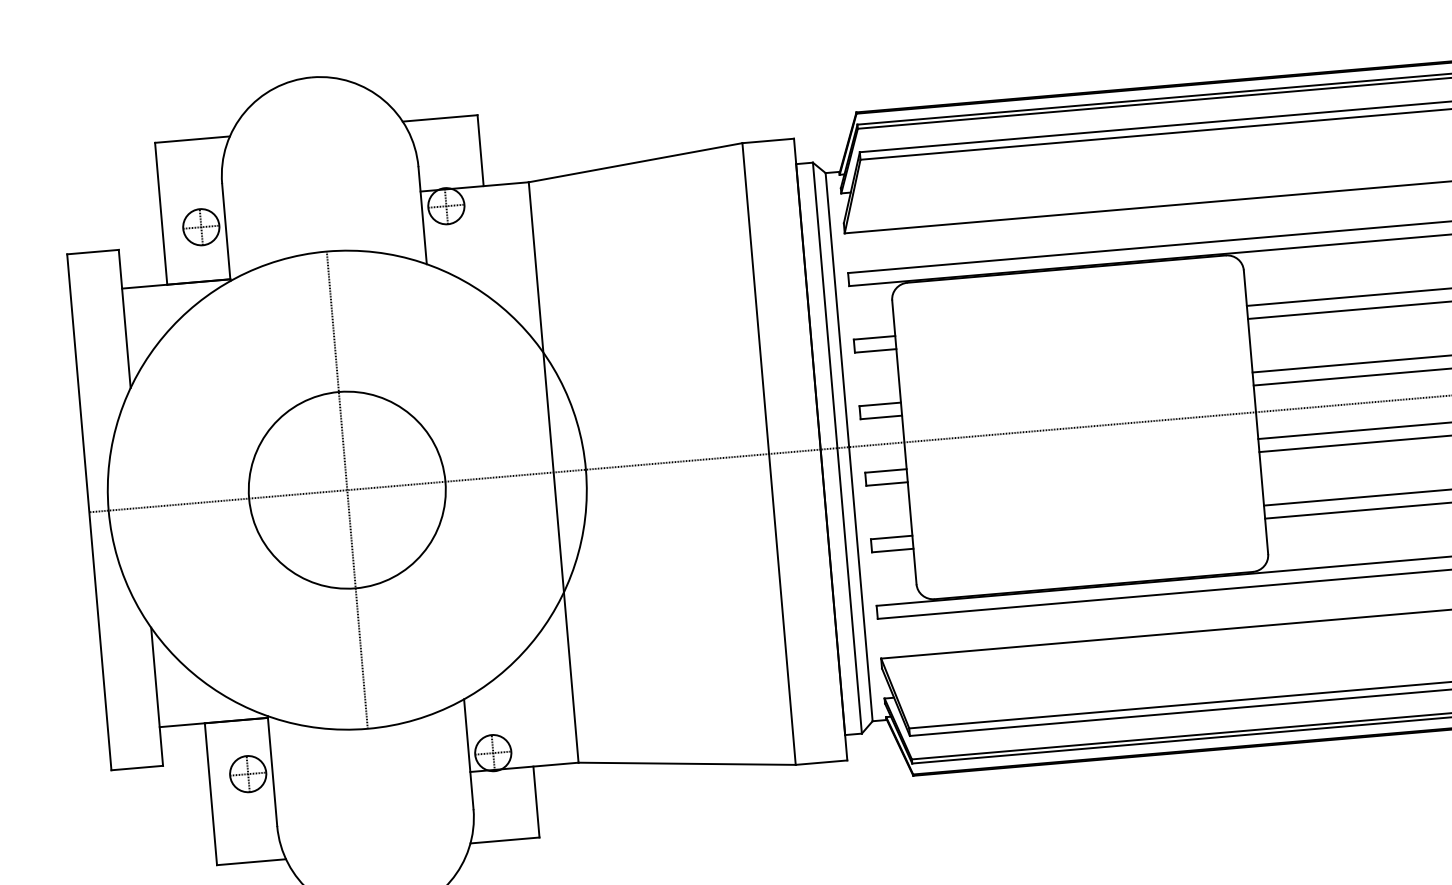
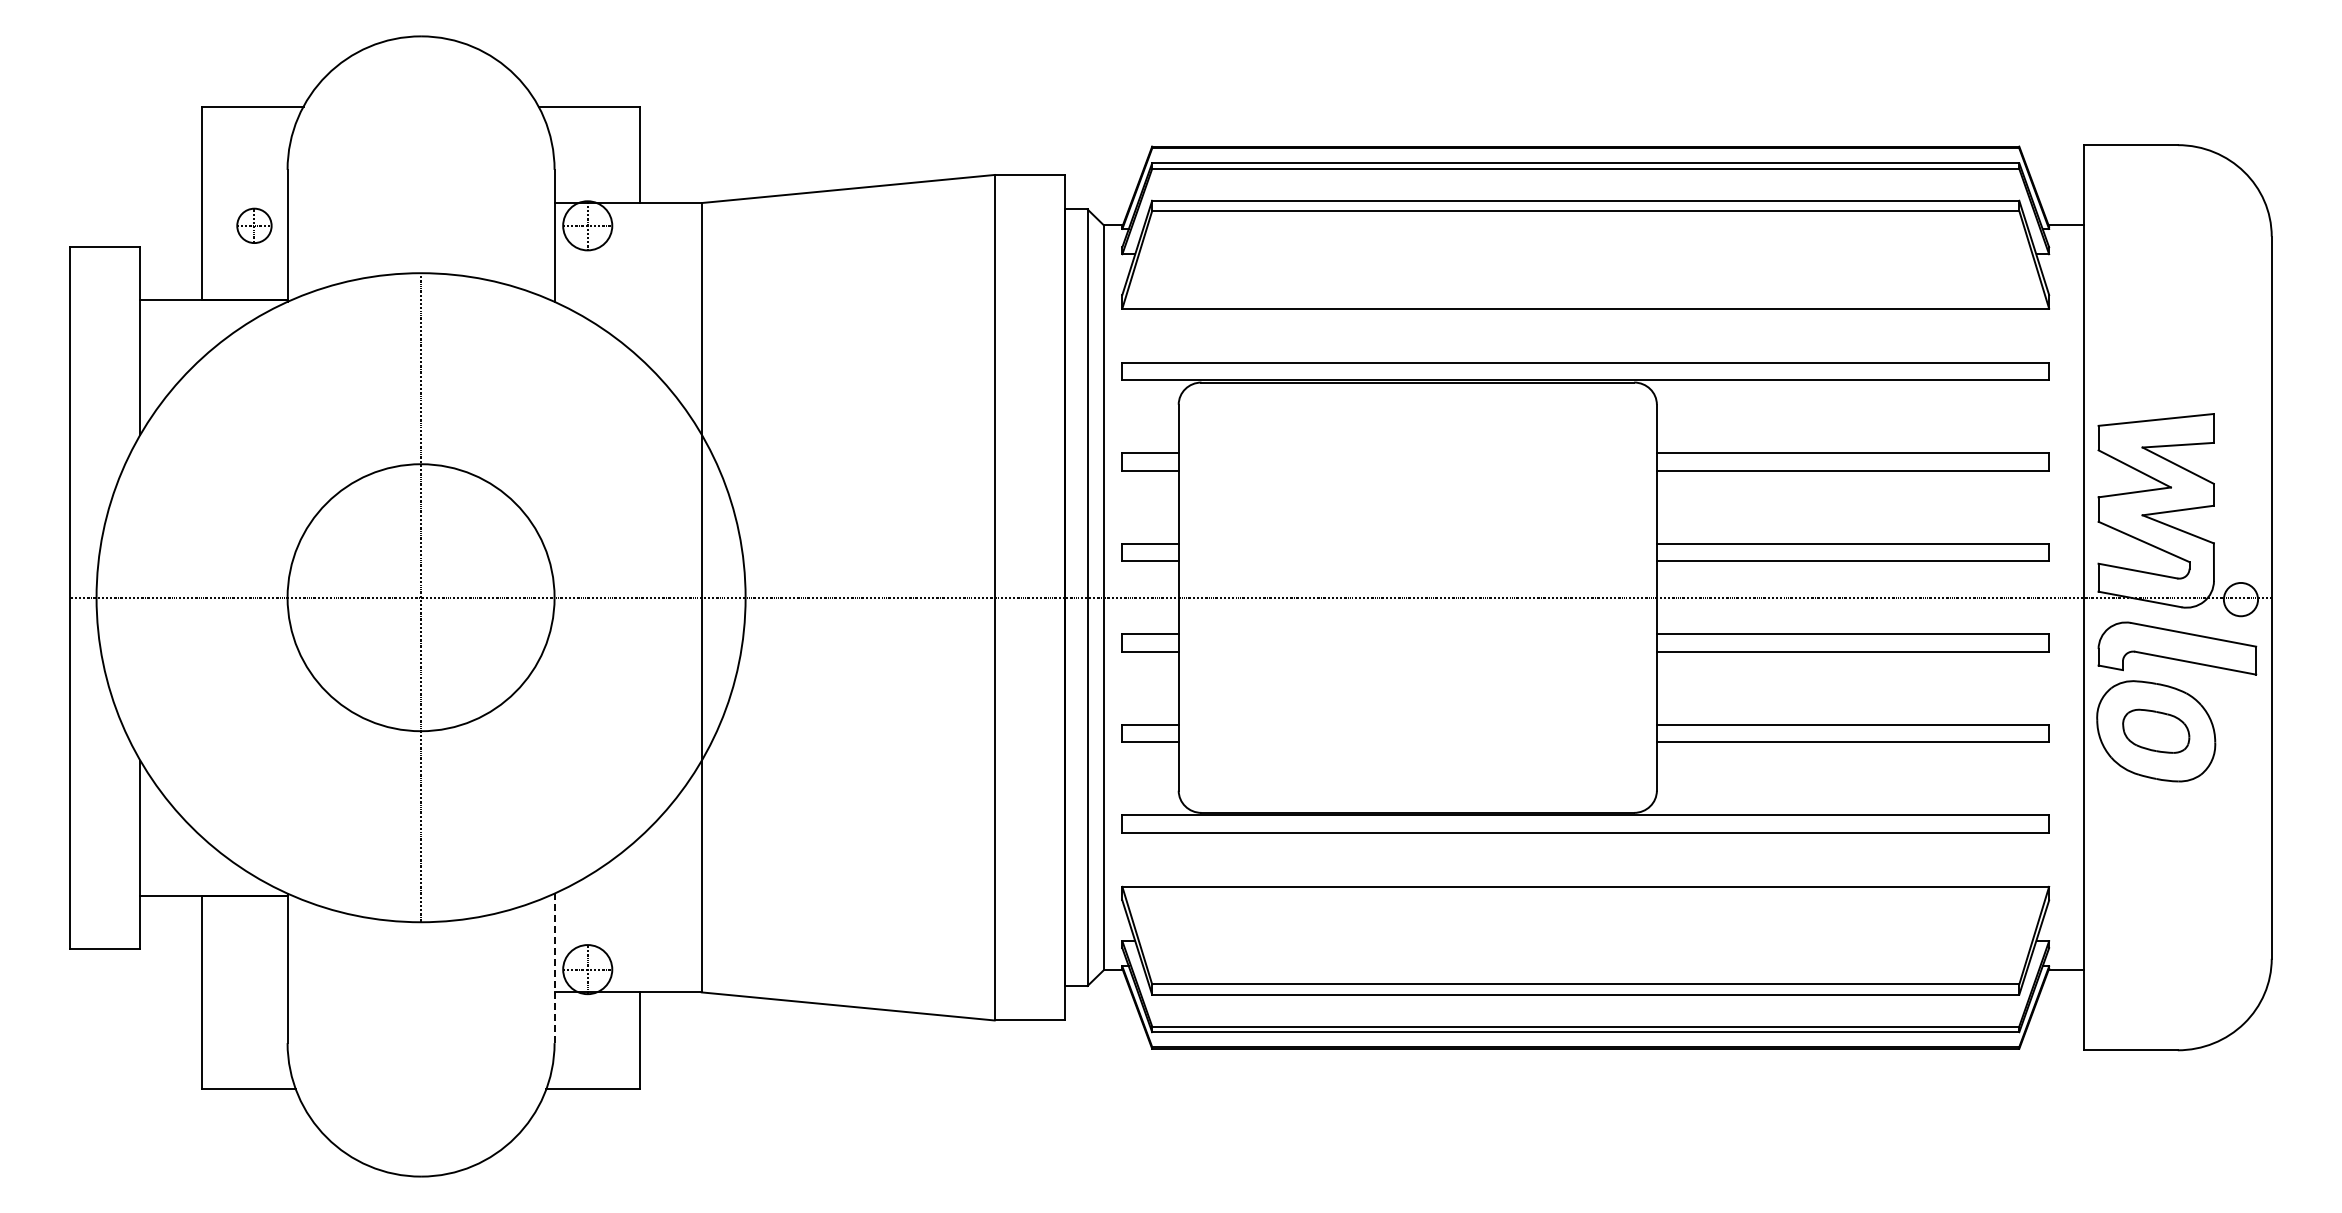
part: (201, 226) -> (254, 225), size x0.7
line: (468, 754) -> (554, 968), solid -> dashed
part: (248, 774) -> (254, 969), removed

